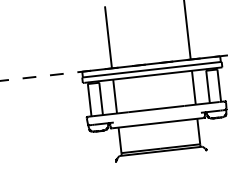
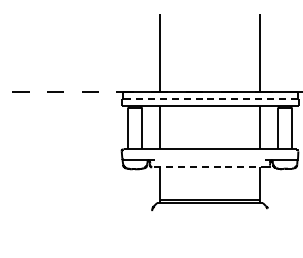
line: (153, 69) -> (211, 99), solid -> dashed
line: (157, 123) -> (209, 167), solid -> dashed

